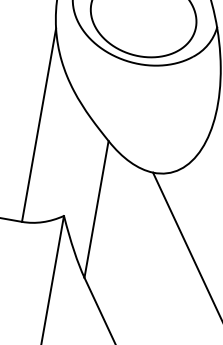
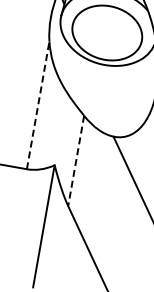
line: (39, 125) -> (38, 105), solid -> dashed
line: (97, 208) -> (76, 160), solid -> dashed

